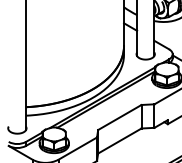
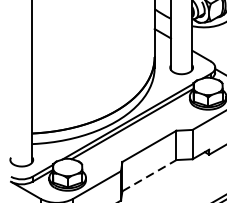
line: (120, 140) -> (150, 174), solid -> dashed

